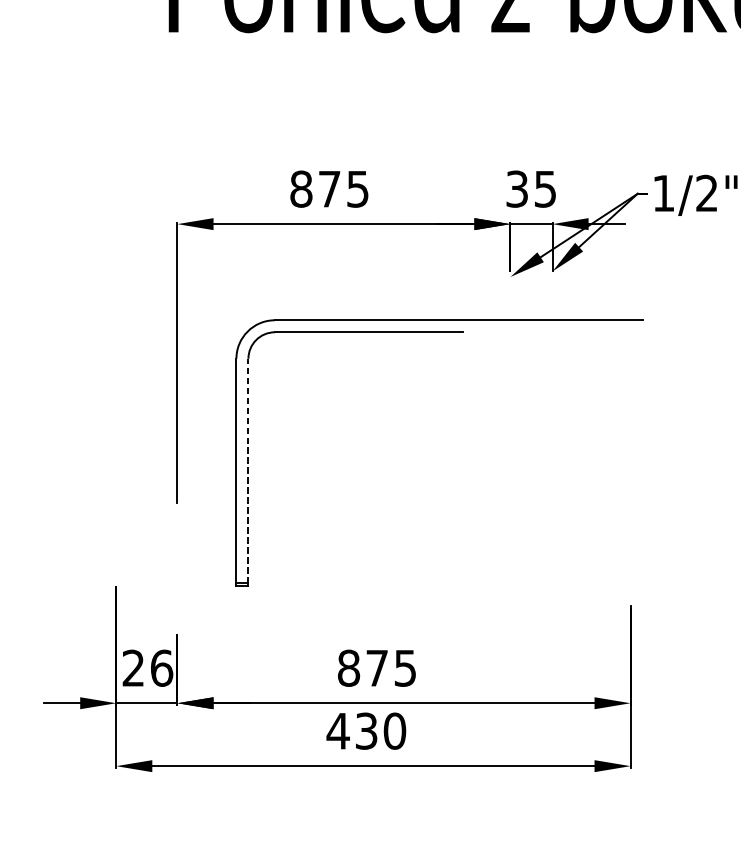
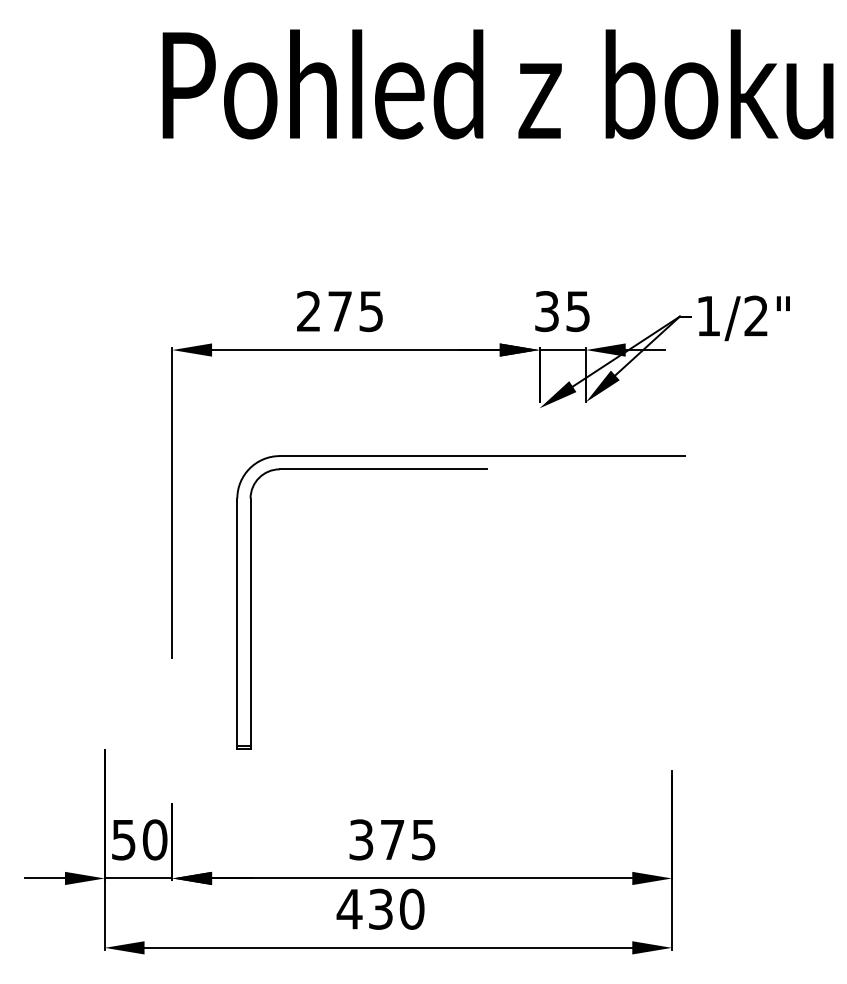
text: (300, 189) -> (308, 311), 875 -> 275
line: (248, 471) -> (250, 622), dashed -> solid
text: (147, 667) -> (139, 839), 26 -> 50
text: (349, 667) -> (361, 839), 875 -> 375

